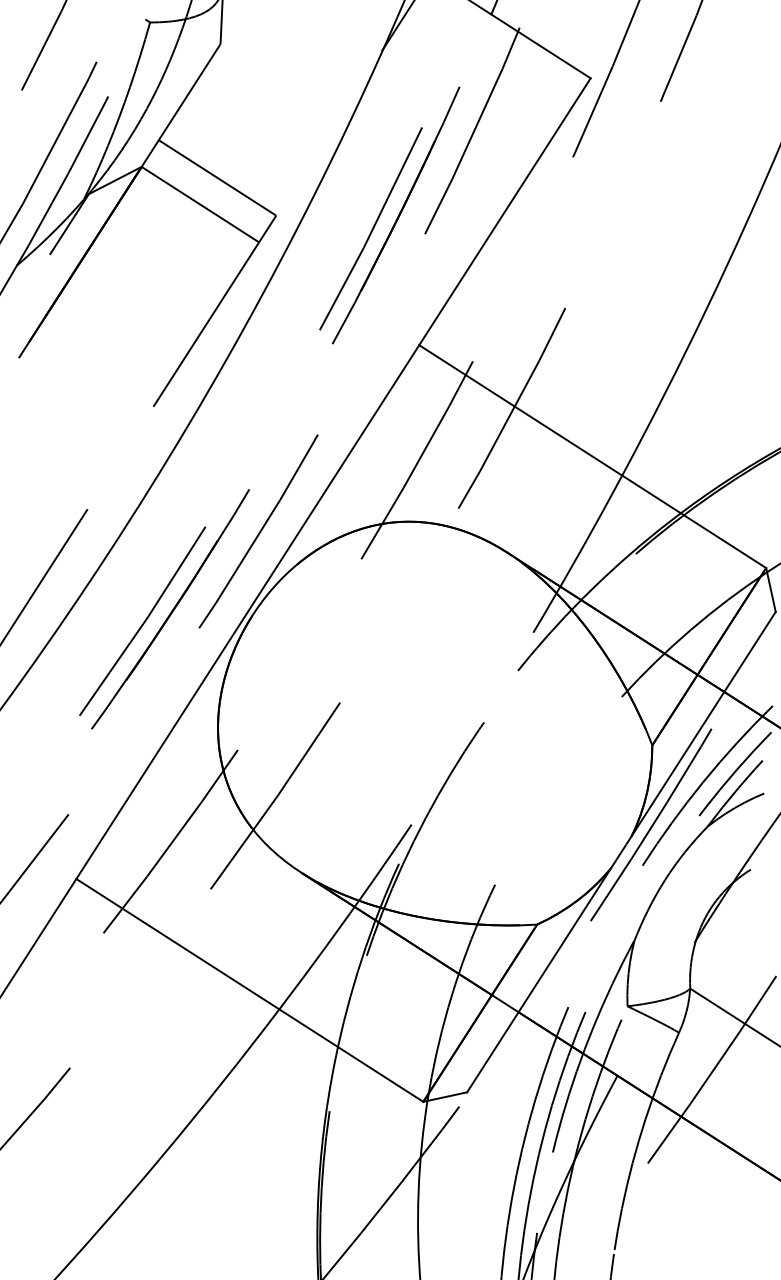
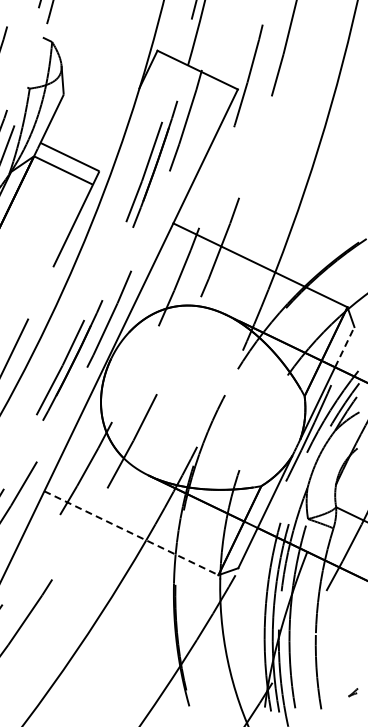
line: (749, 650) -> (344, 346), solid -> dashed
line: (249, 991) -> (131, 533), solid -> dashed

